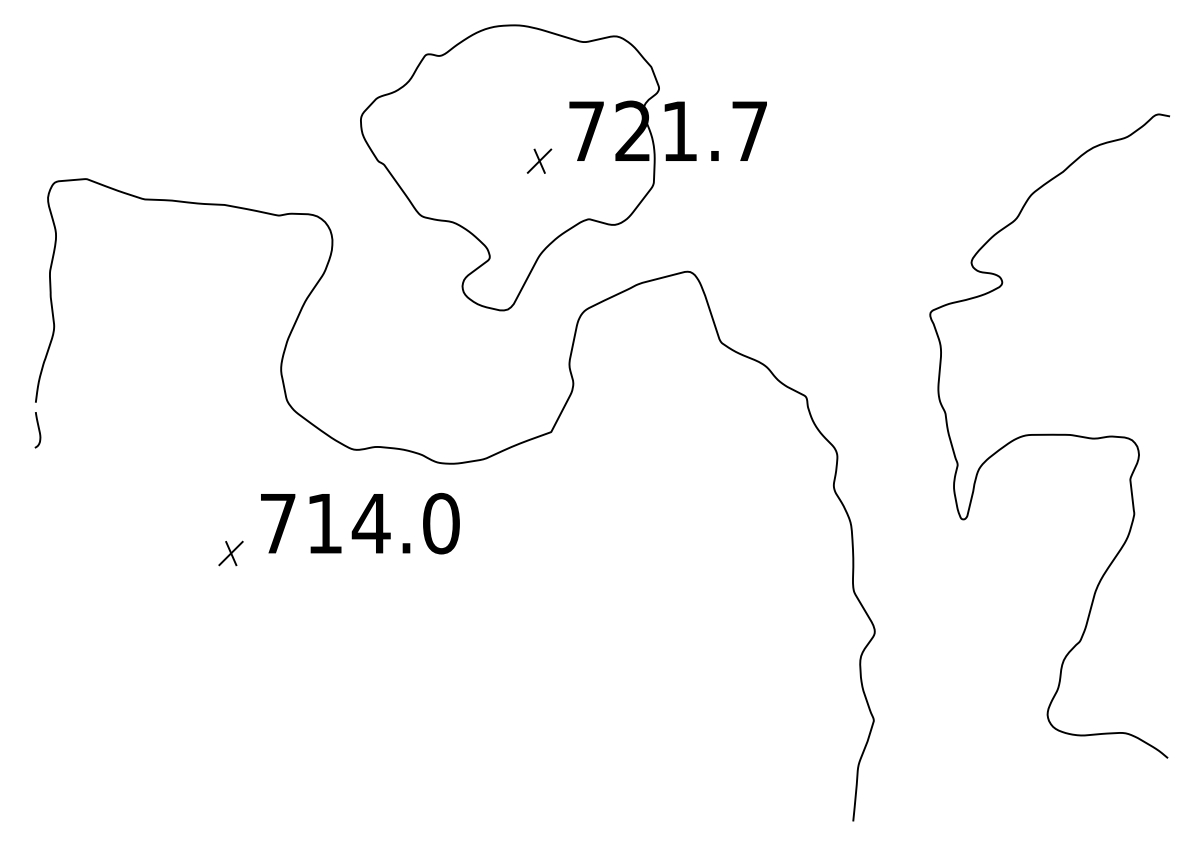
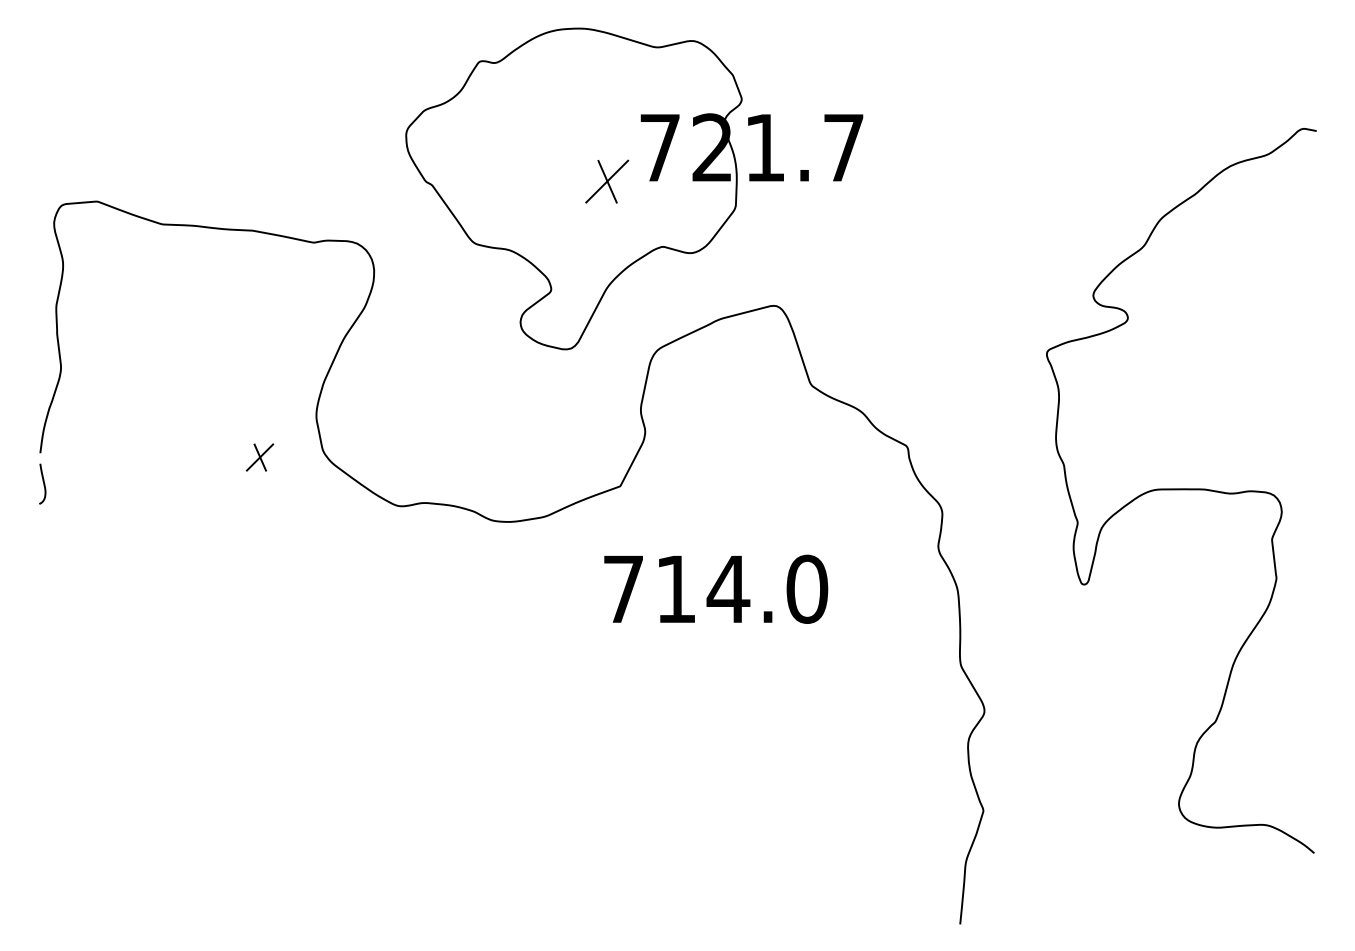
part: (539, 160) -> (607, 180), size x1.6
text: (360, 523) -> (716, 589), moved
part: (230, 553) -> (259, 457), moved

